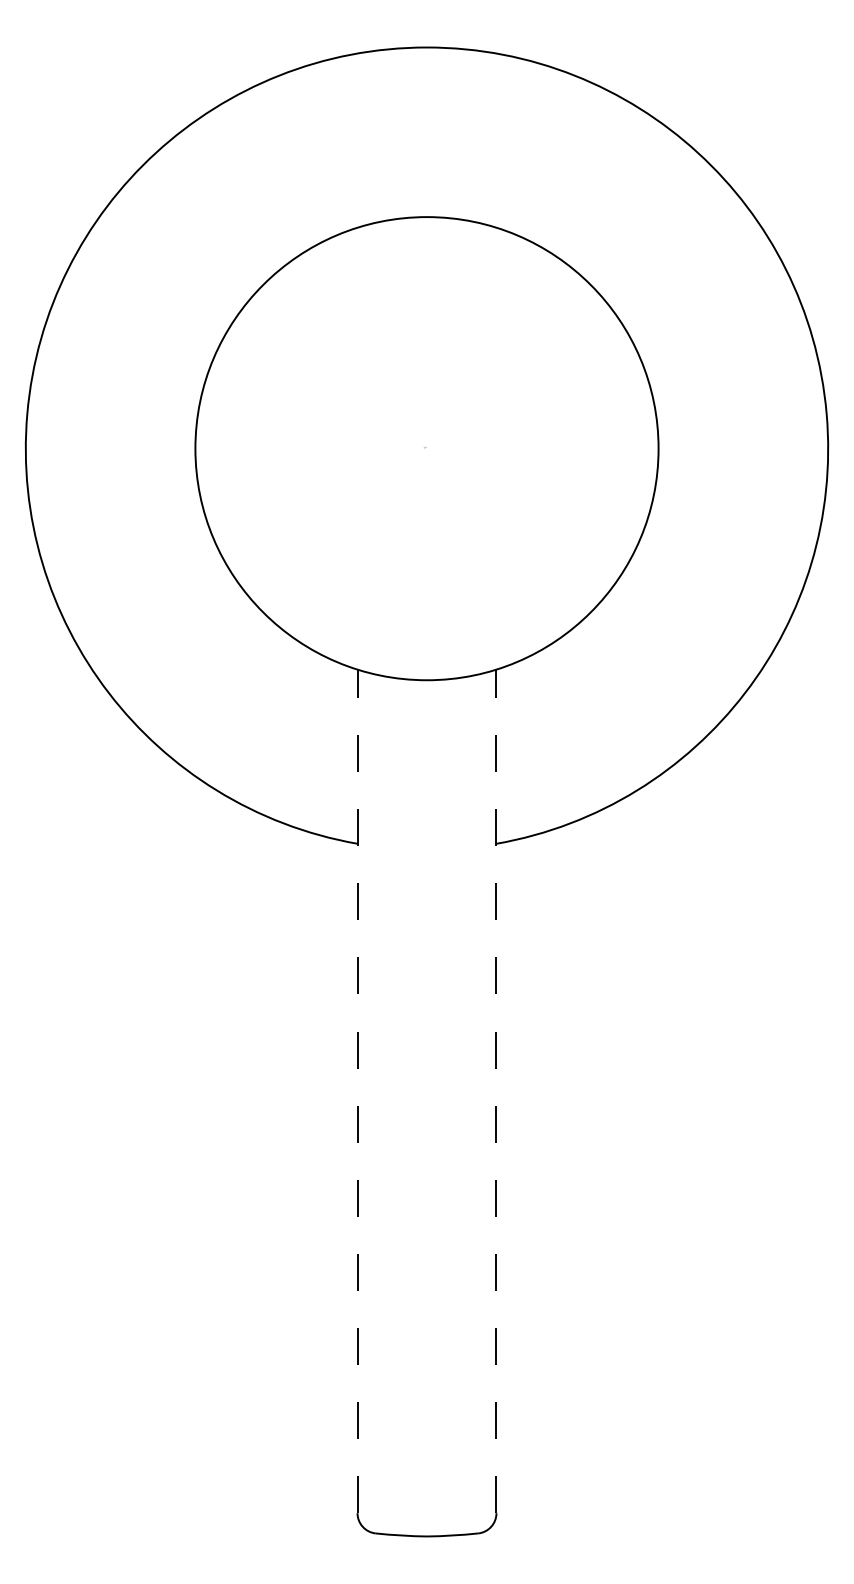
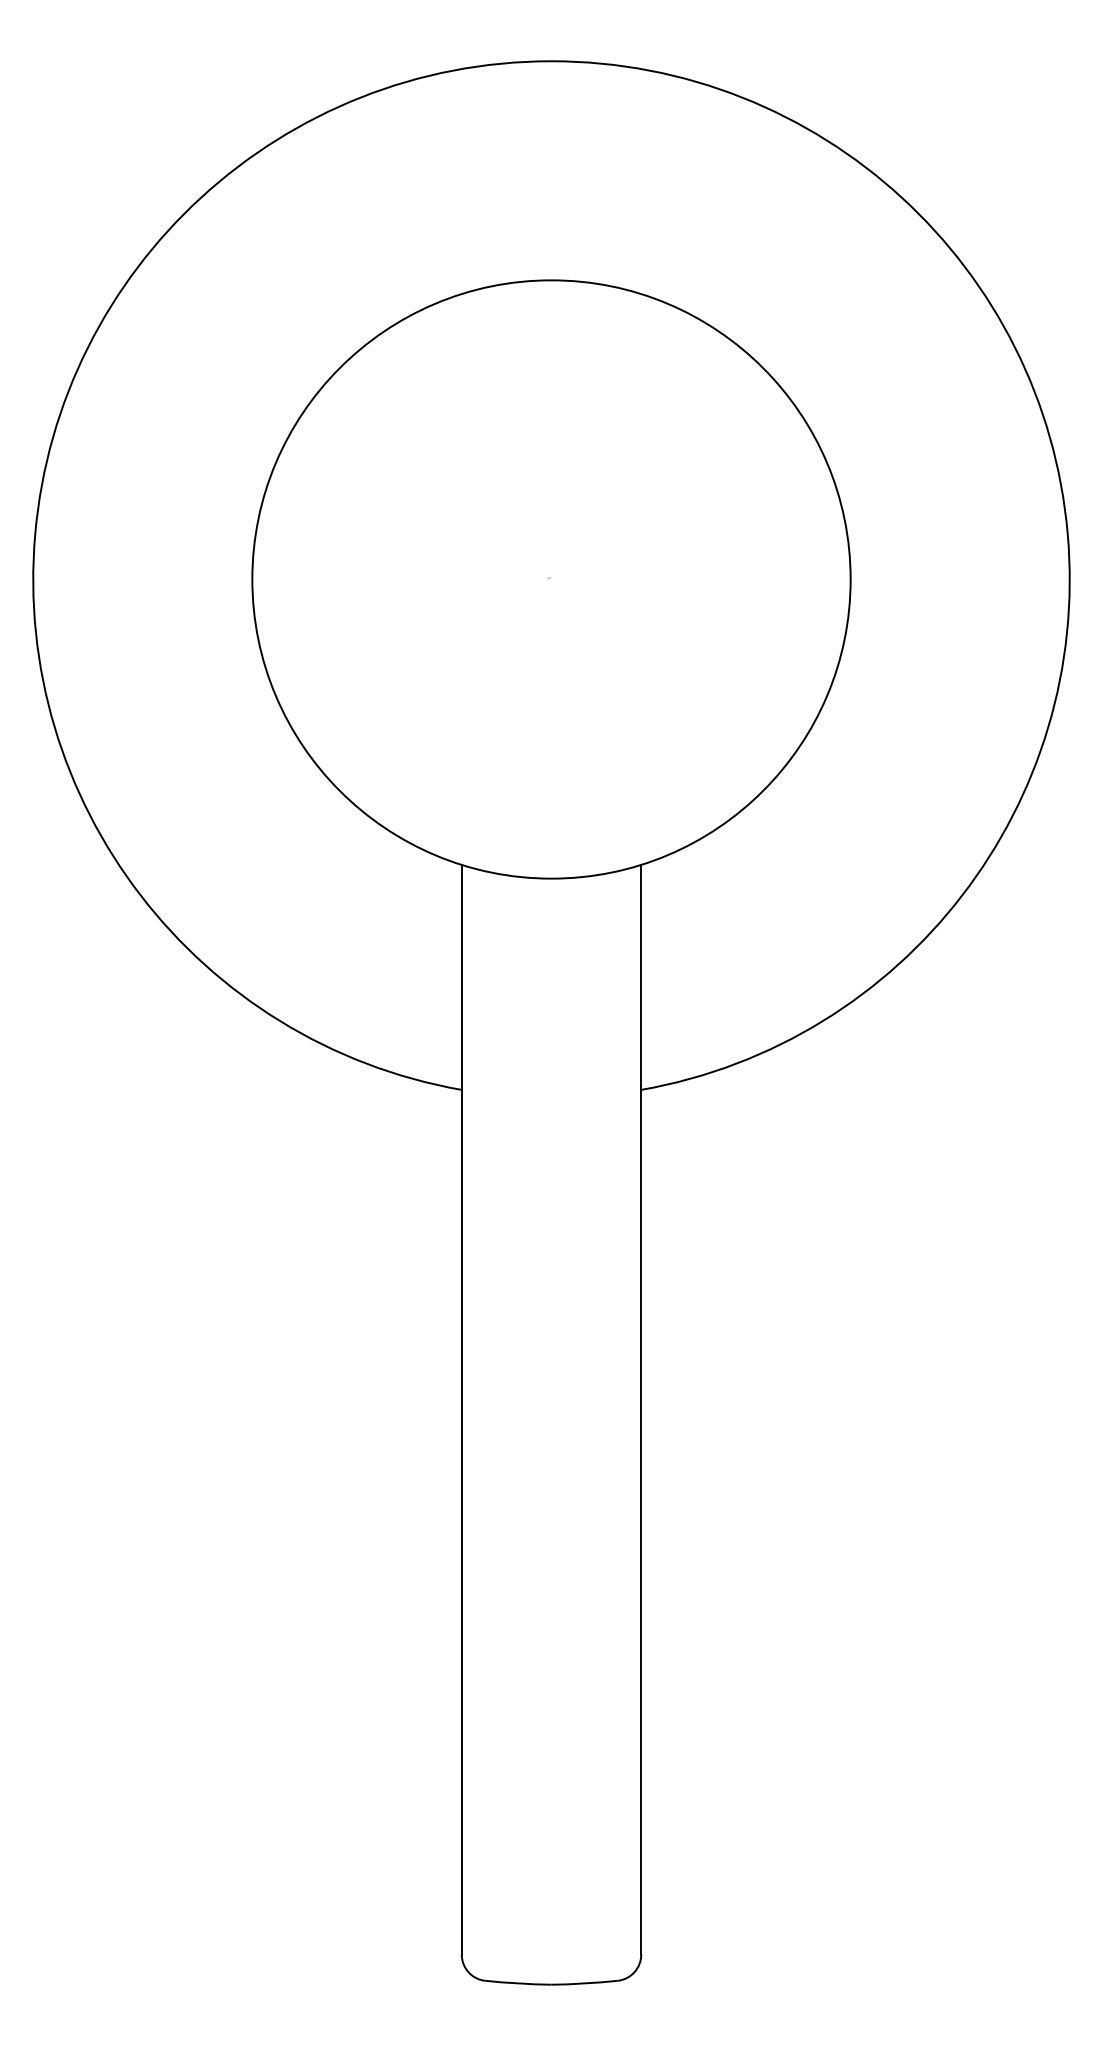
line: (357, 1091) -> (461, 1409), dashed -> solid
line: (496, 1091) -> (641, 1409), dashed -> solid

